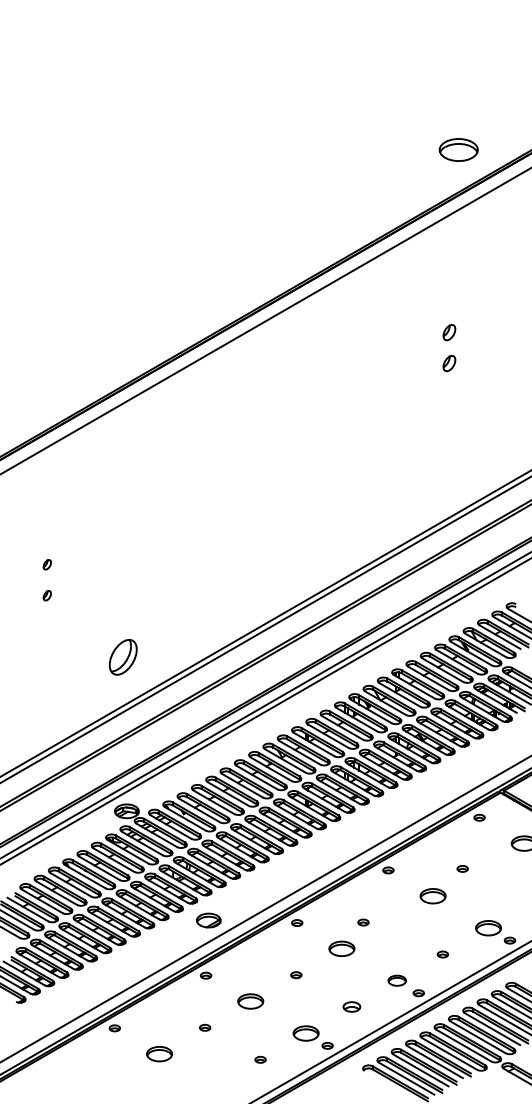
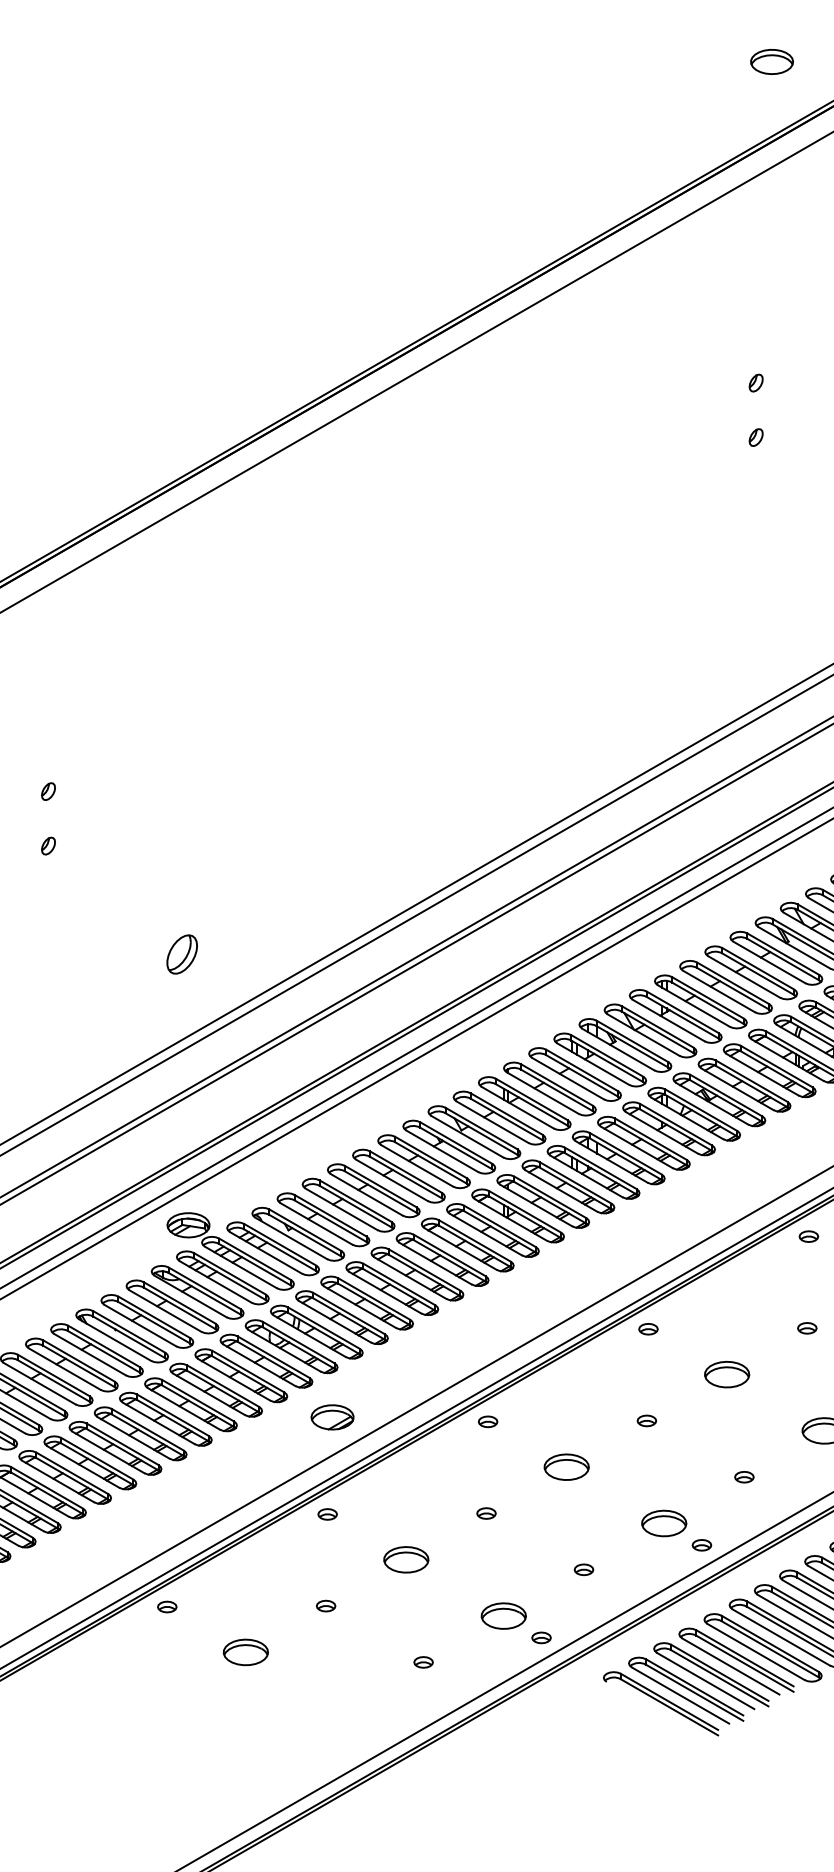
part: (458, 149) -> (771, 61), size x0.62
part: (449, 332) -> (755, 382), size x0.62
part: (449, 363) -> (755, 437), size x0.62
part: (123, 657) -> (182, 954), size x0.62
part: (462, 868) -> (806, 1327), moved
part: (363, 922) -> (646, 1420), moved
part: (396, 980) -> (662, 1522), size x1.43
part: (351, 1007) -> (583, 1570), size x0.62

